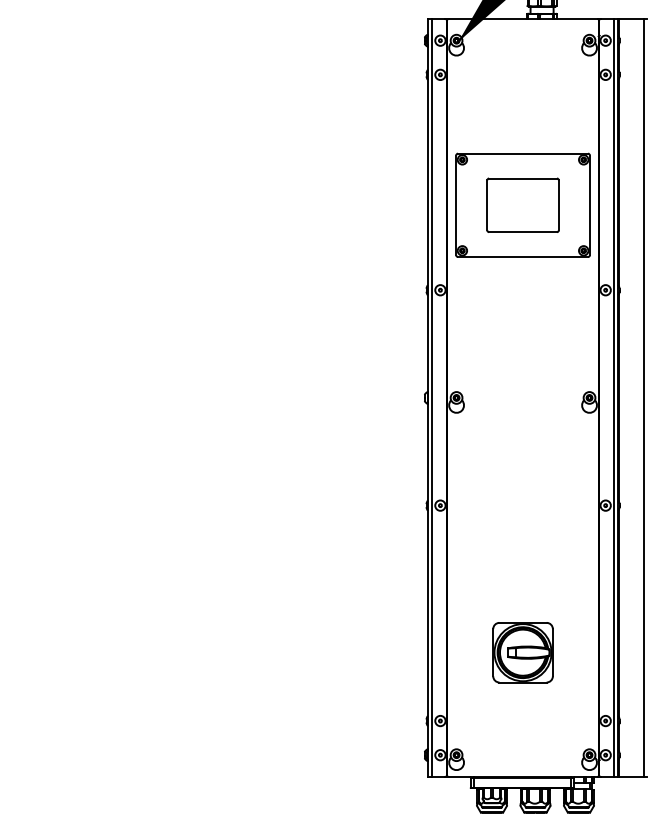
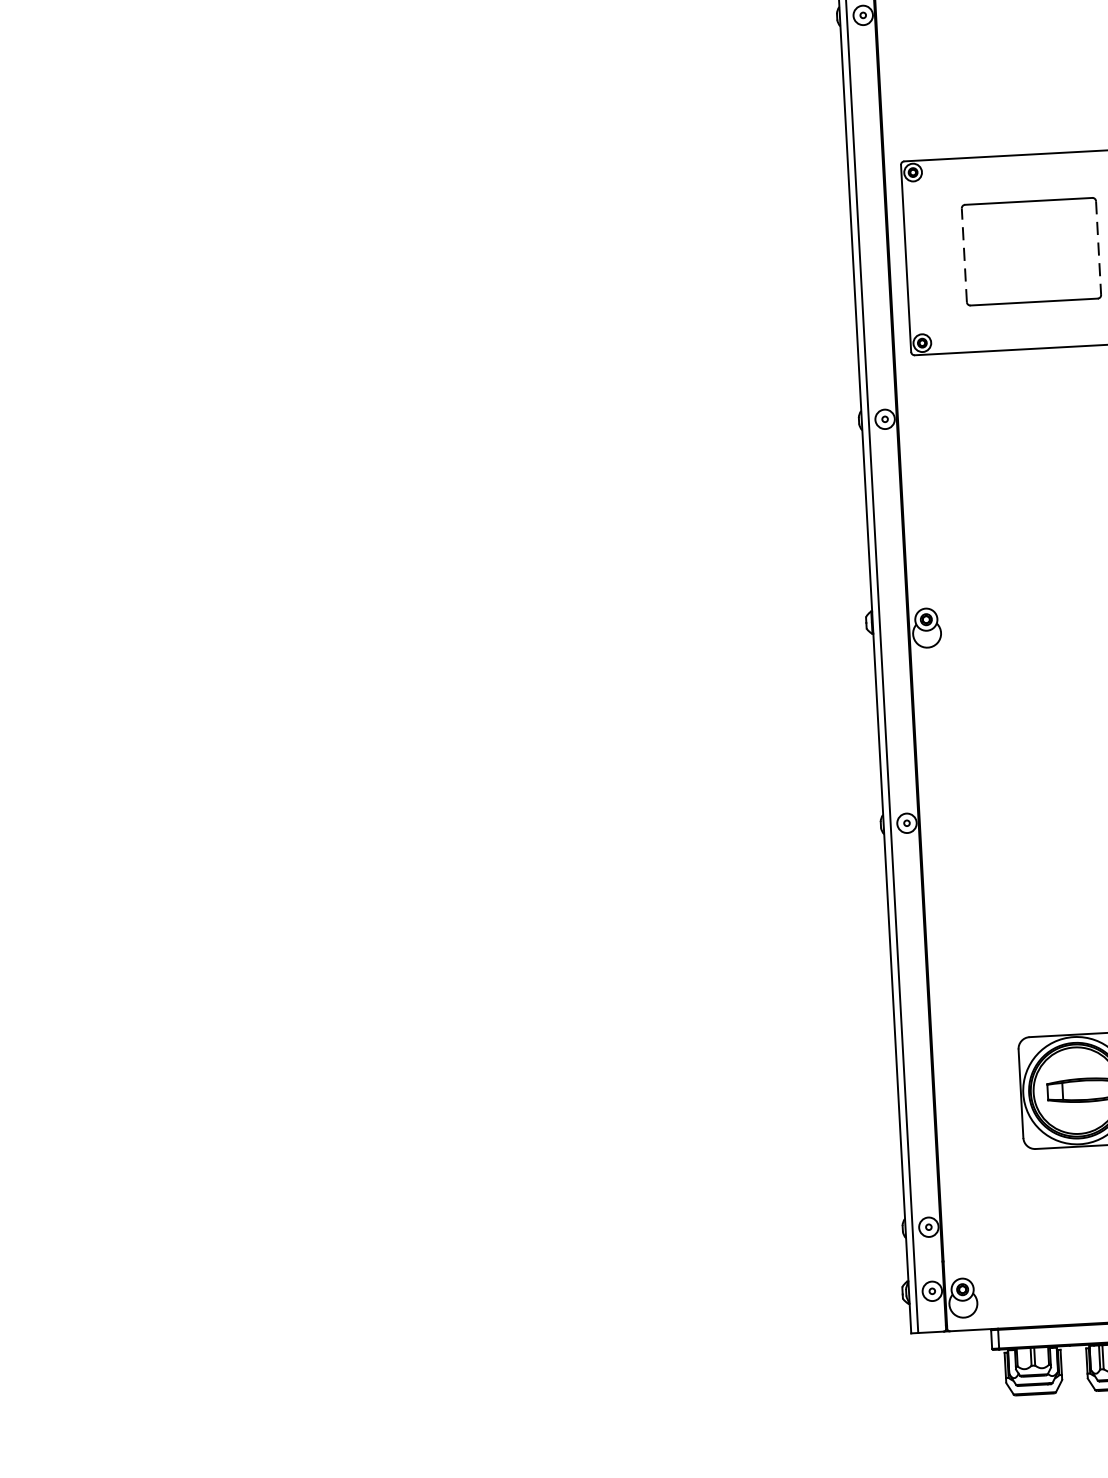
line: (487, 205) -> (964, 255), solid -> dashed
line: (558, 205) -> (1097, 248), solid -> dashed

